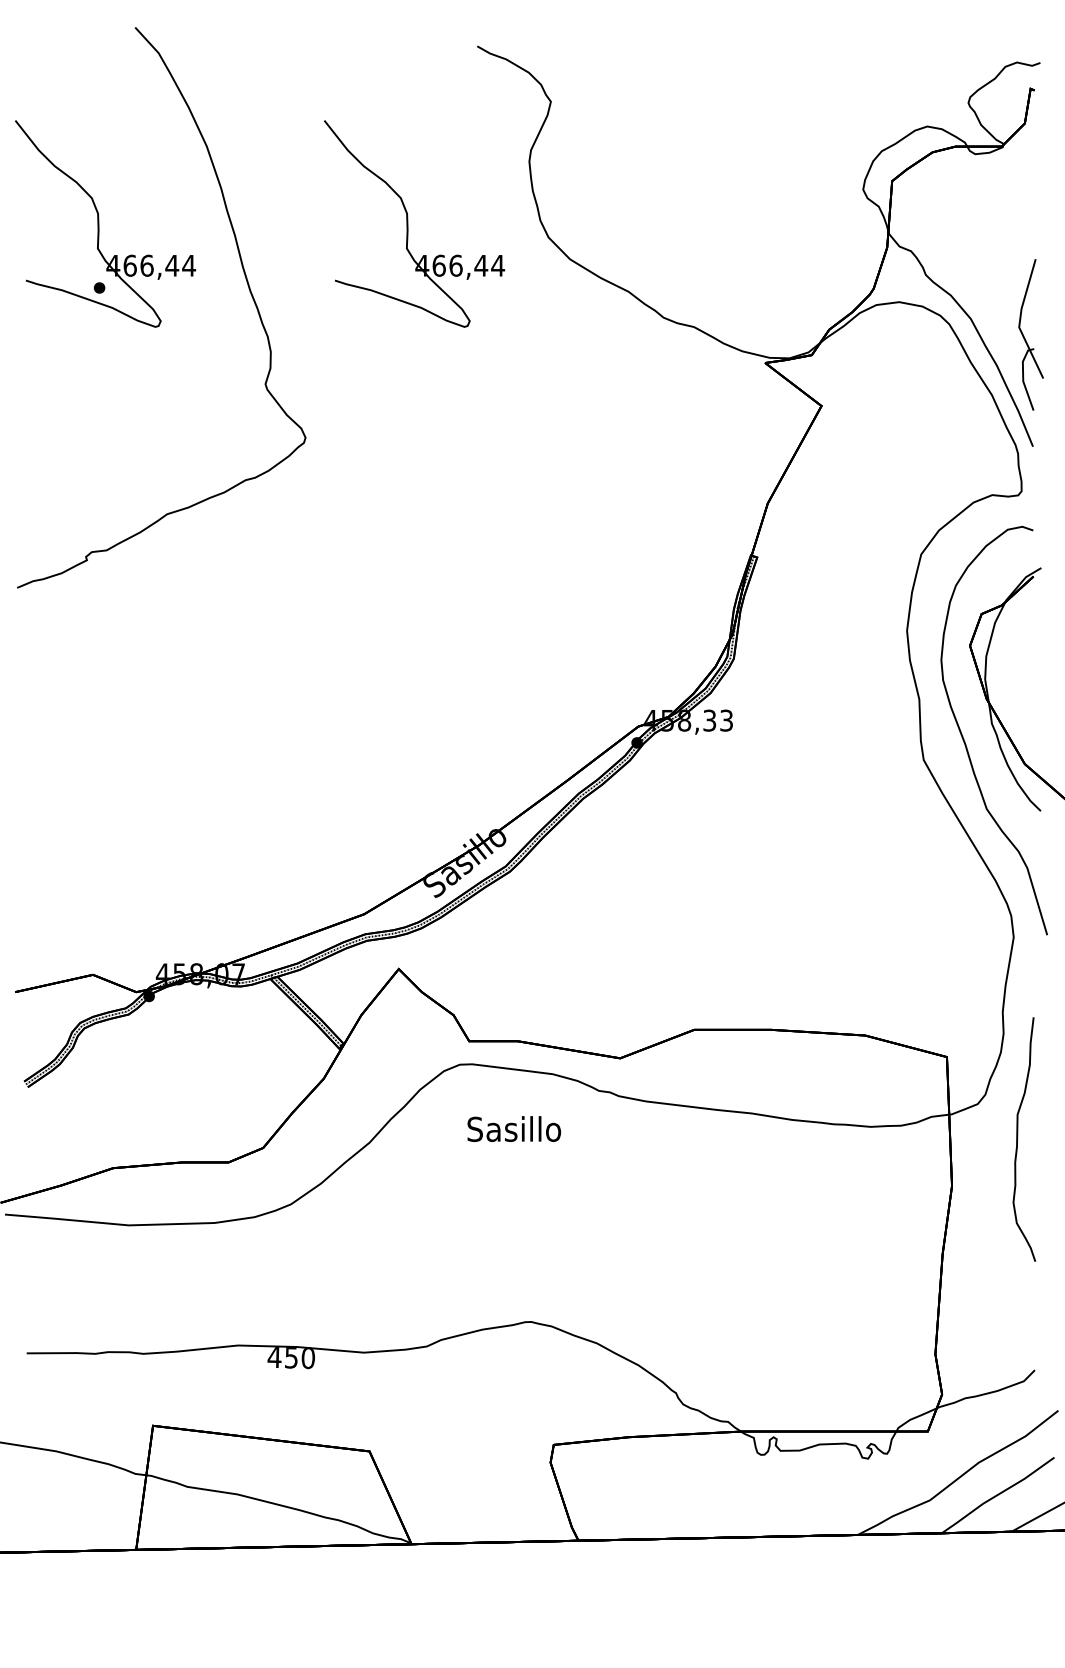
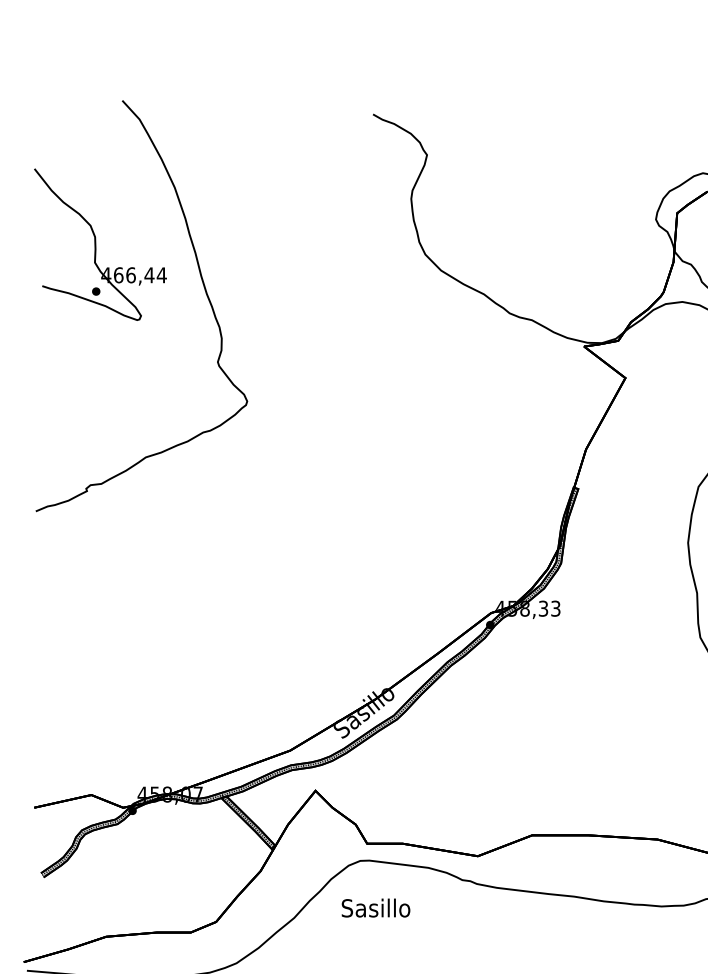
part: (414, 223) -> (327, 244), removed
text: (514, 1128) -> (376, 907), moved

